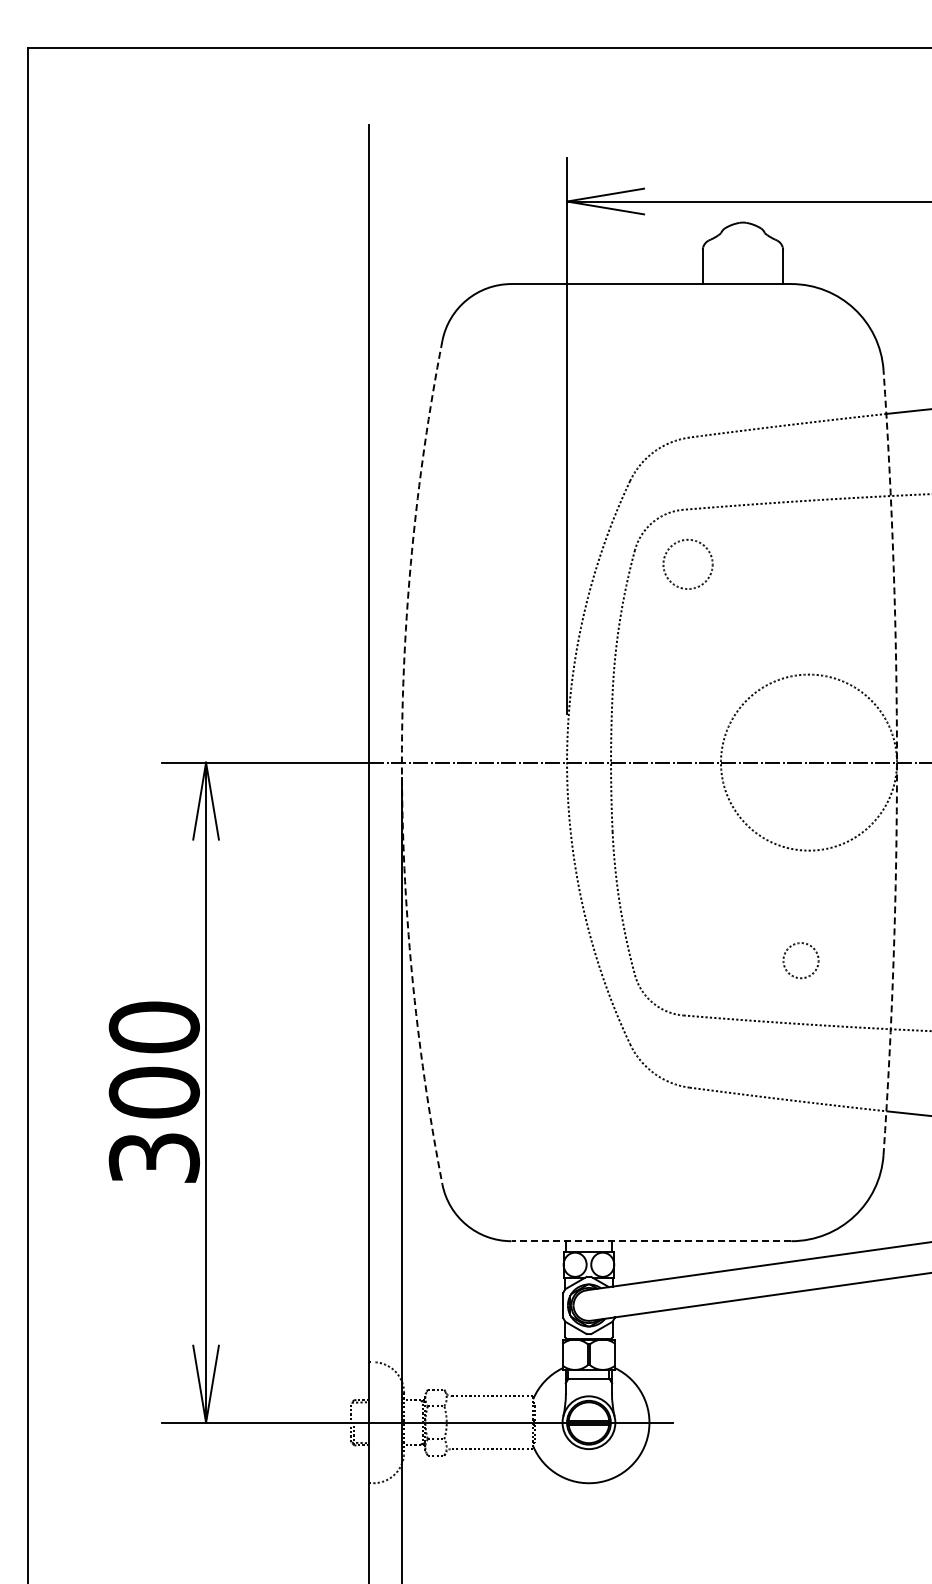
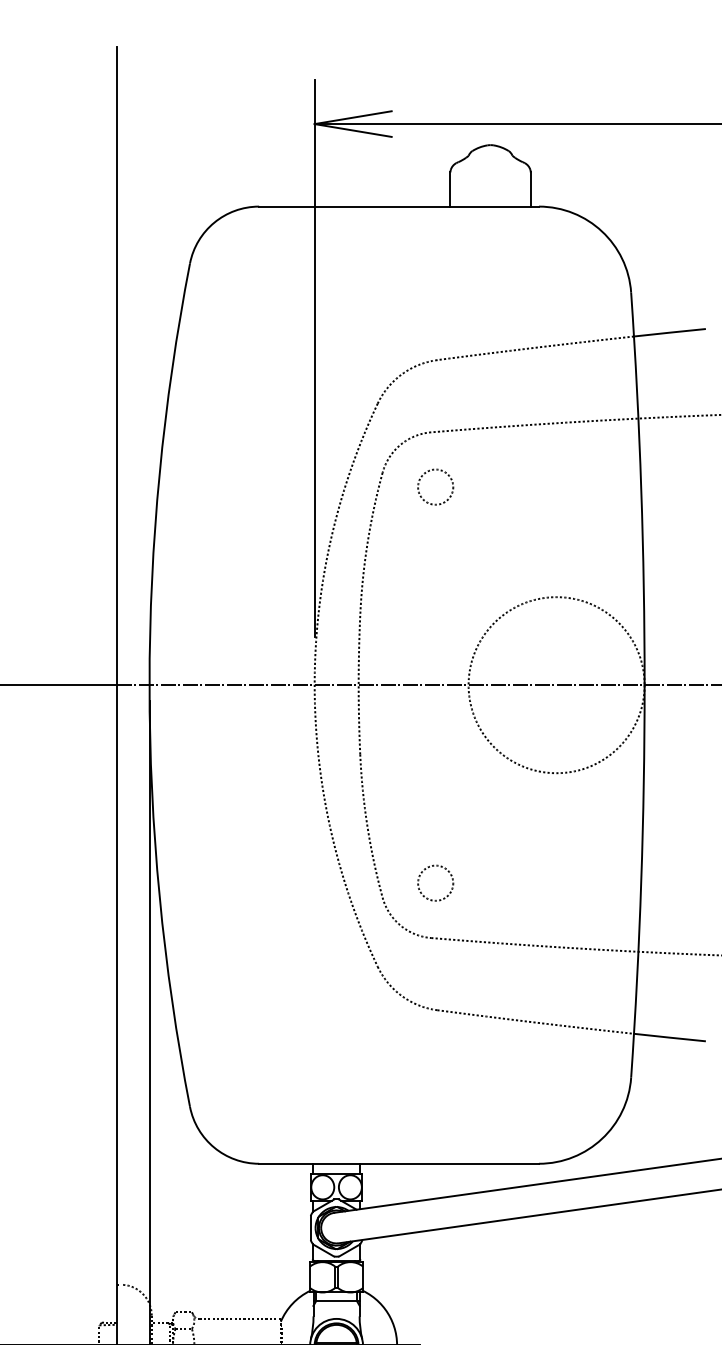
circle: (687, 564) -> (435, 487), size x0.71
arc: (401, 762) -> (149, 685), dashed -> solid
arc: (897, 762) -> (645, 685), dashed -> solid
circle: (800, 960) -> (435, 883), moved
line: (651, 1241) -> (399, 1164), dashed -> solid

